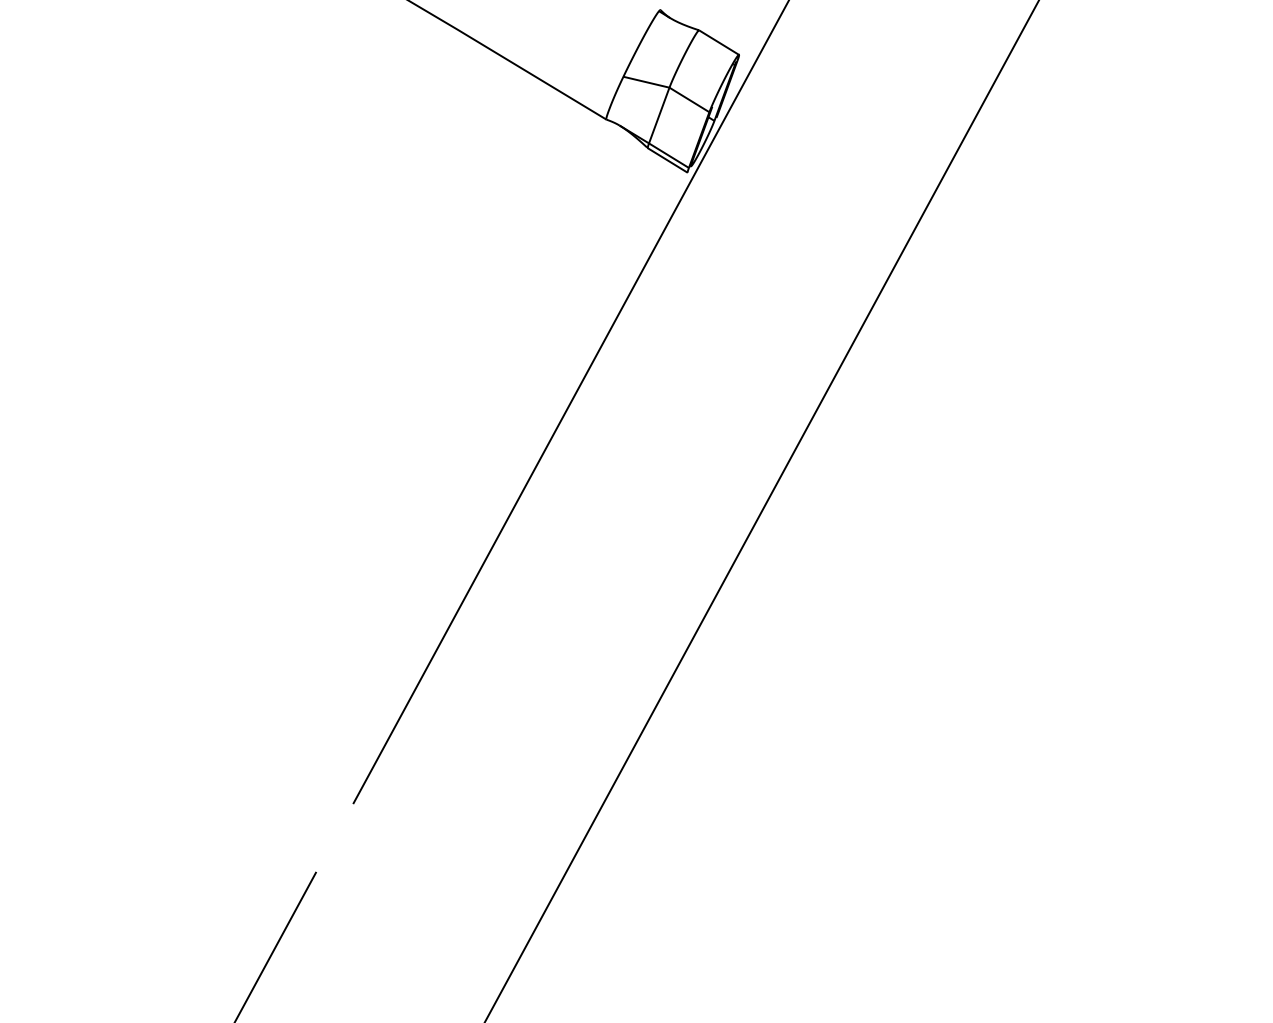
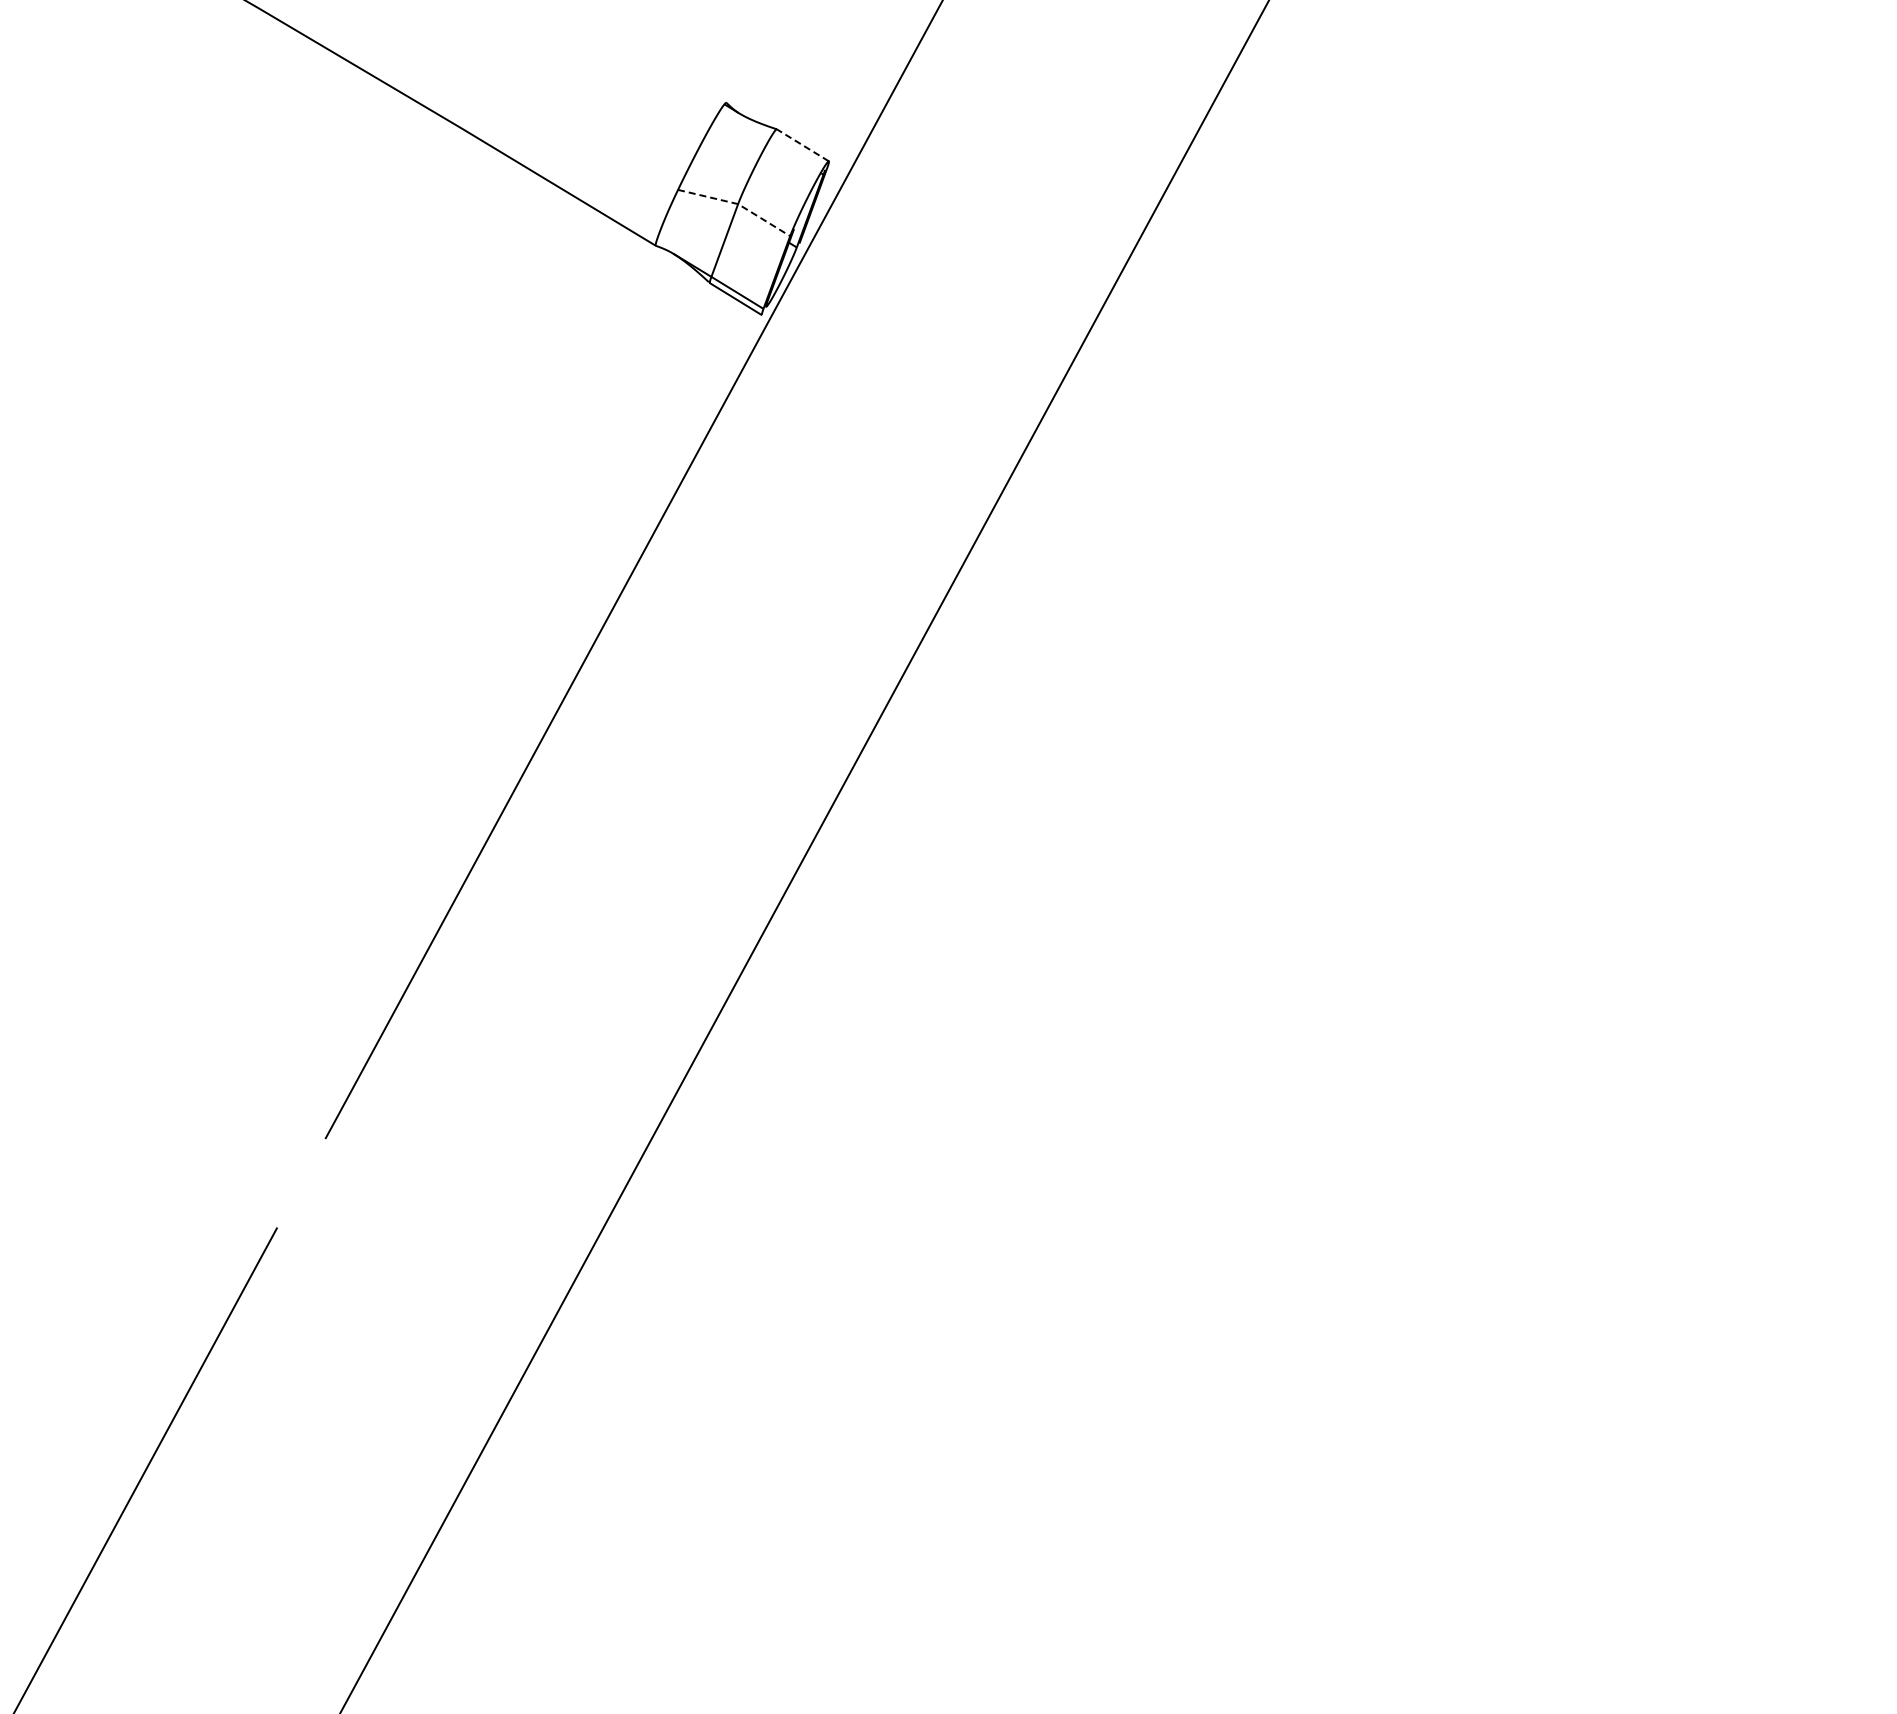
line: (718, 41) -> (802, 144), solid -> dashed
line: (669, 87) -> (738, 204), solid -> dashed

